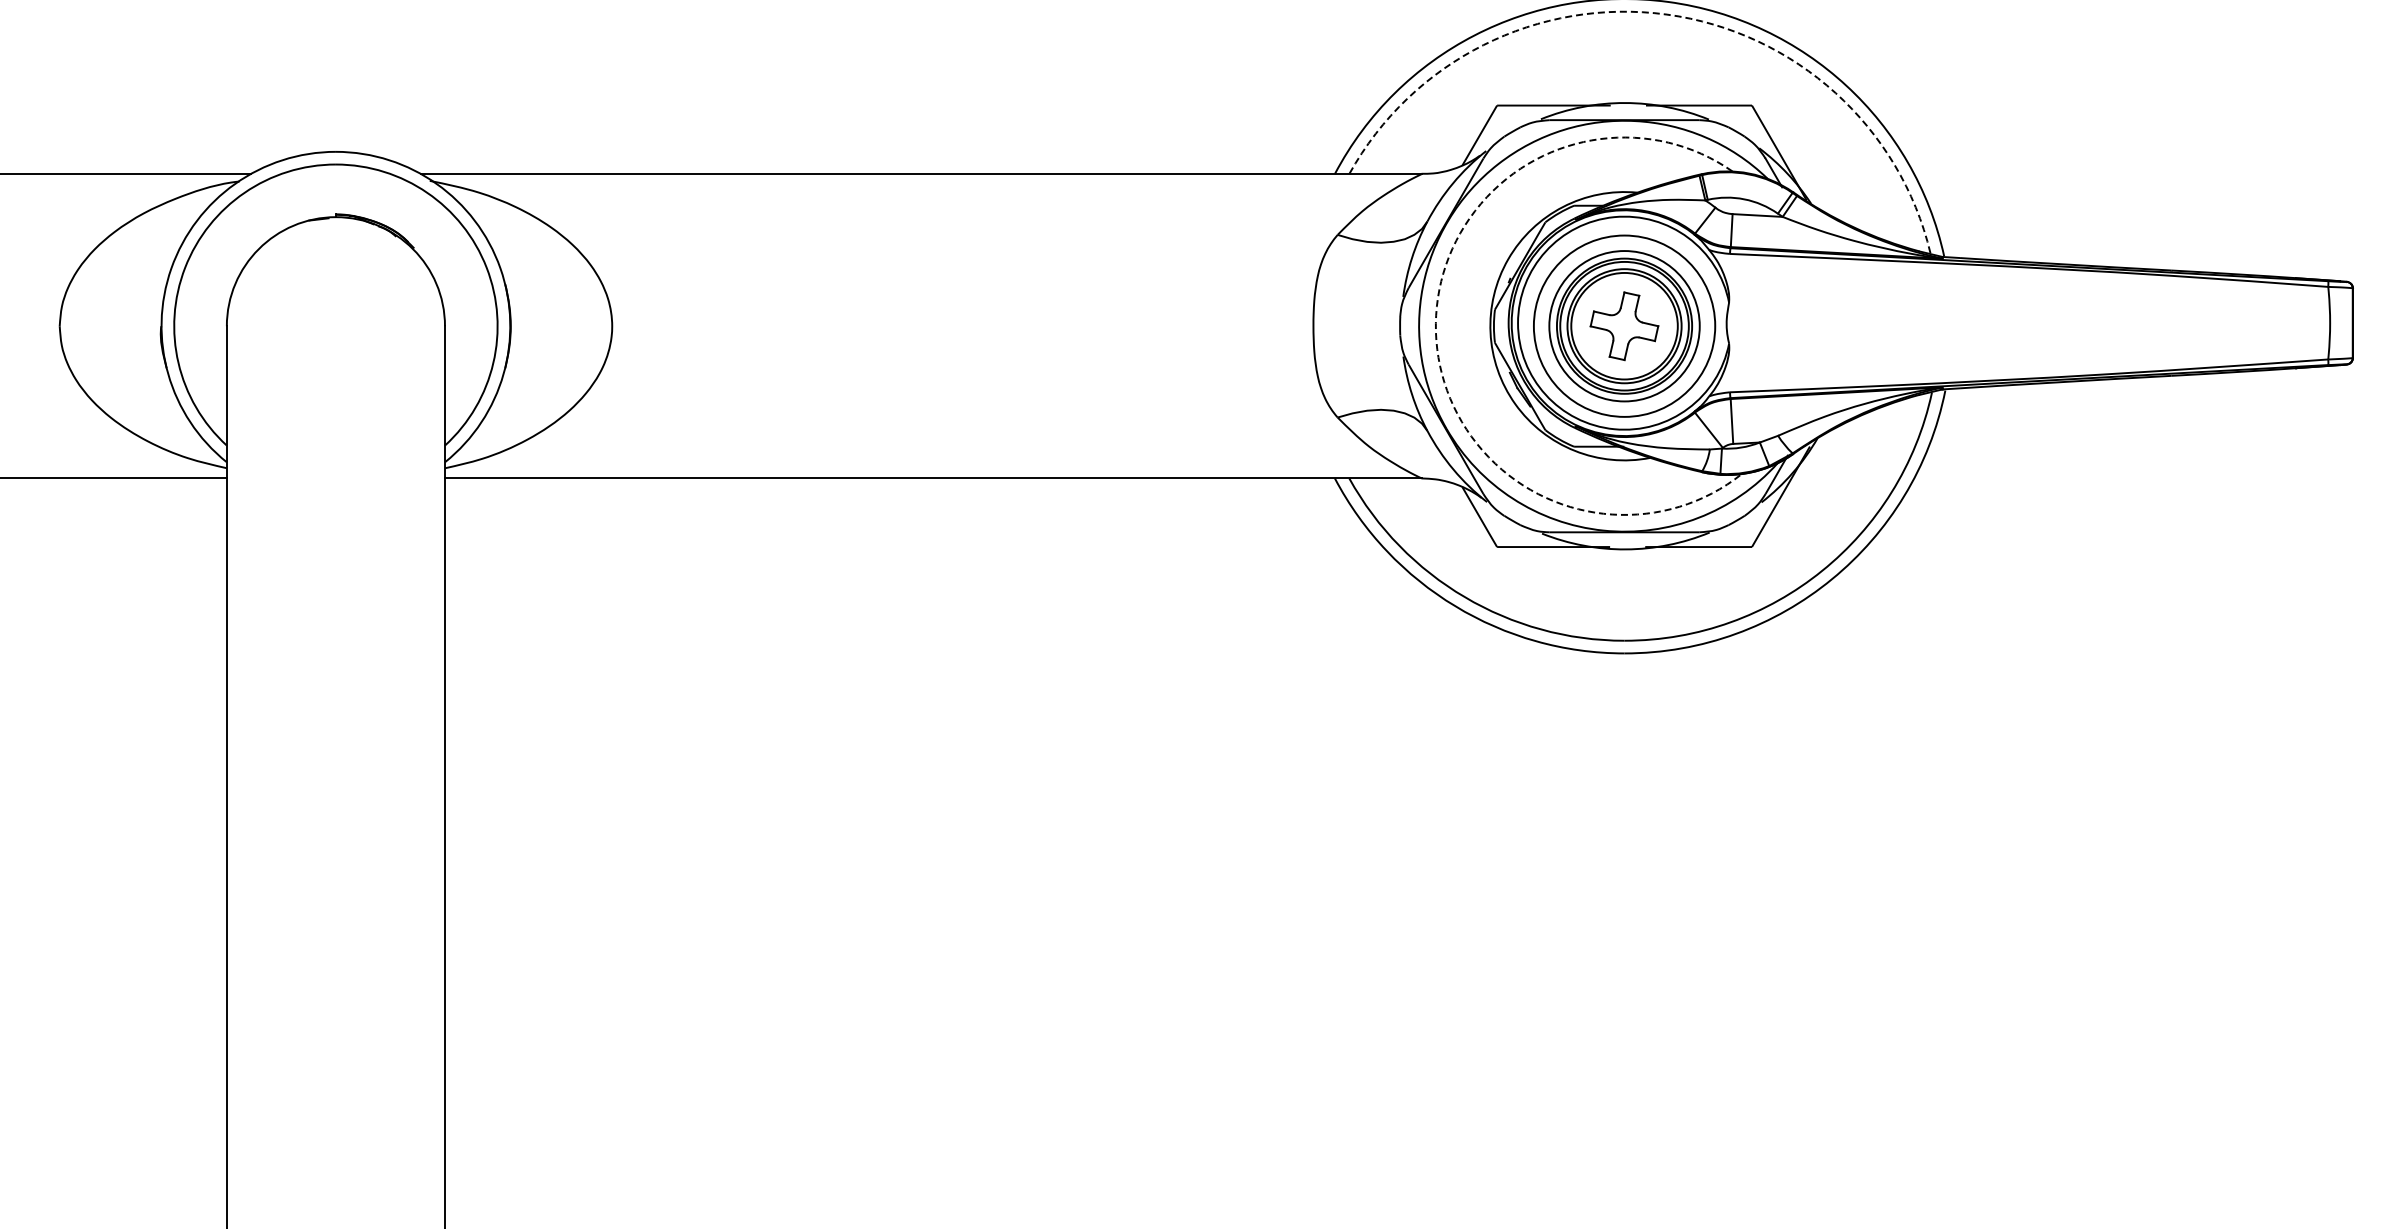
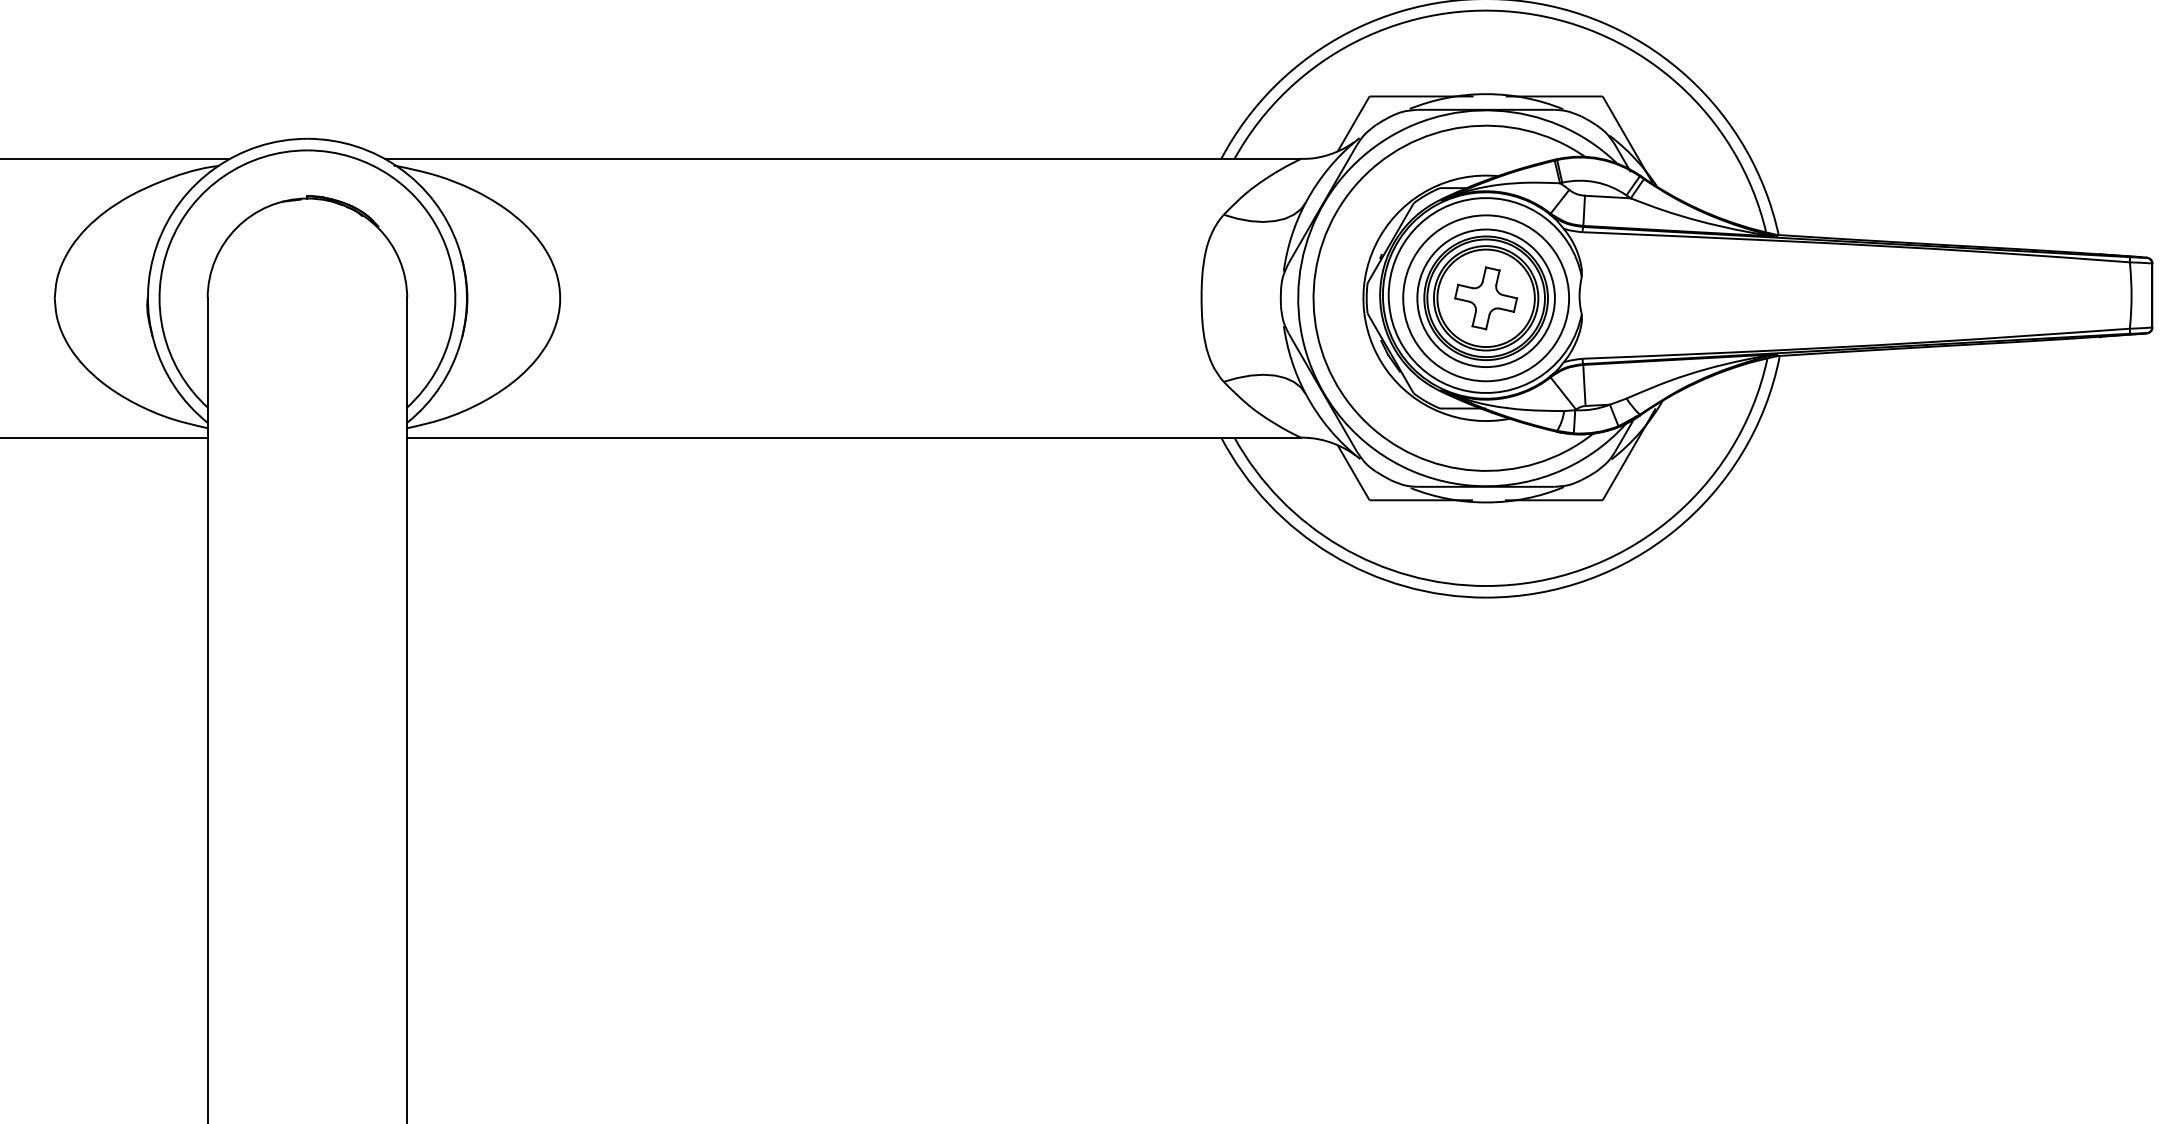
arc: (1666, 14) -> (1524, 13), dashed -> solid
arc: (1435, 332) -> (1313, 304), dashed -> solid

